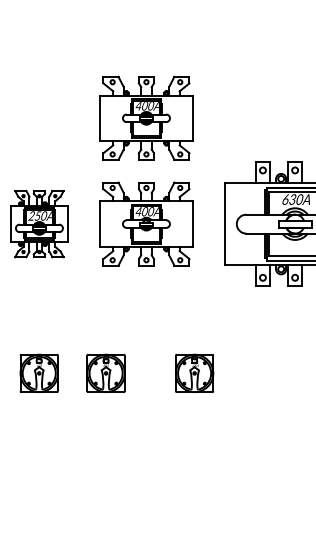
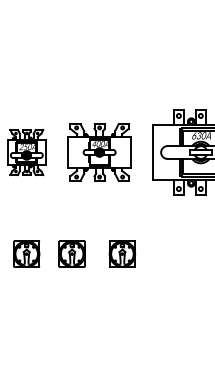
part: (146, 118) -> (99, 80), removed
part: (193, 372) -> (121, 253), moved

